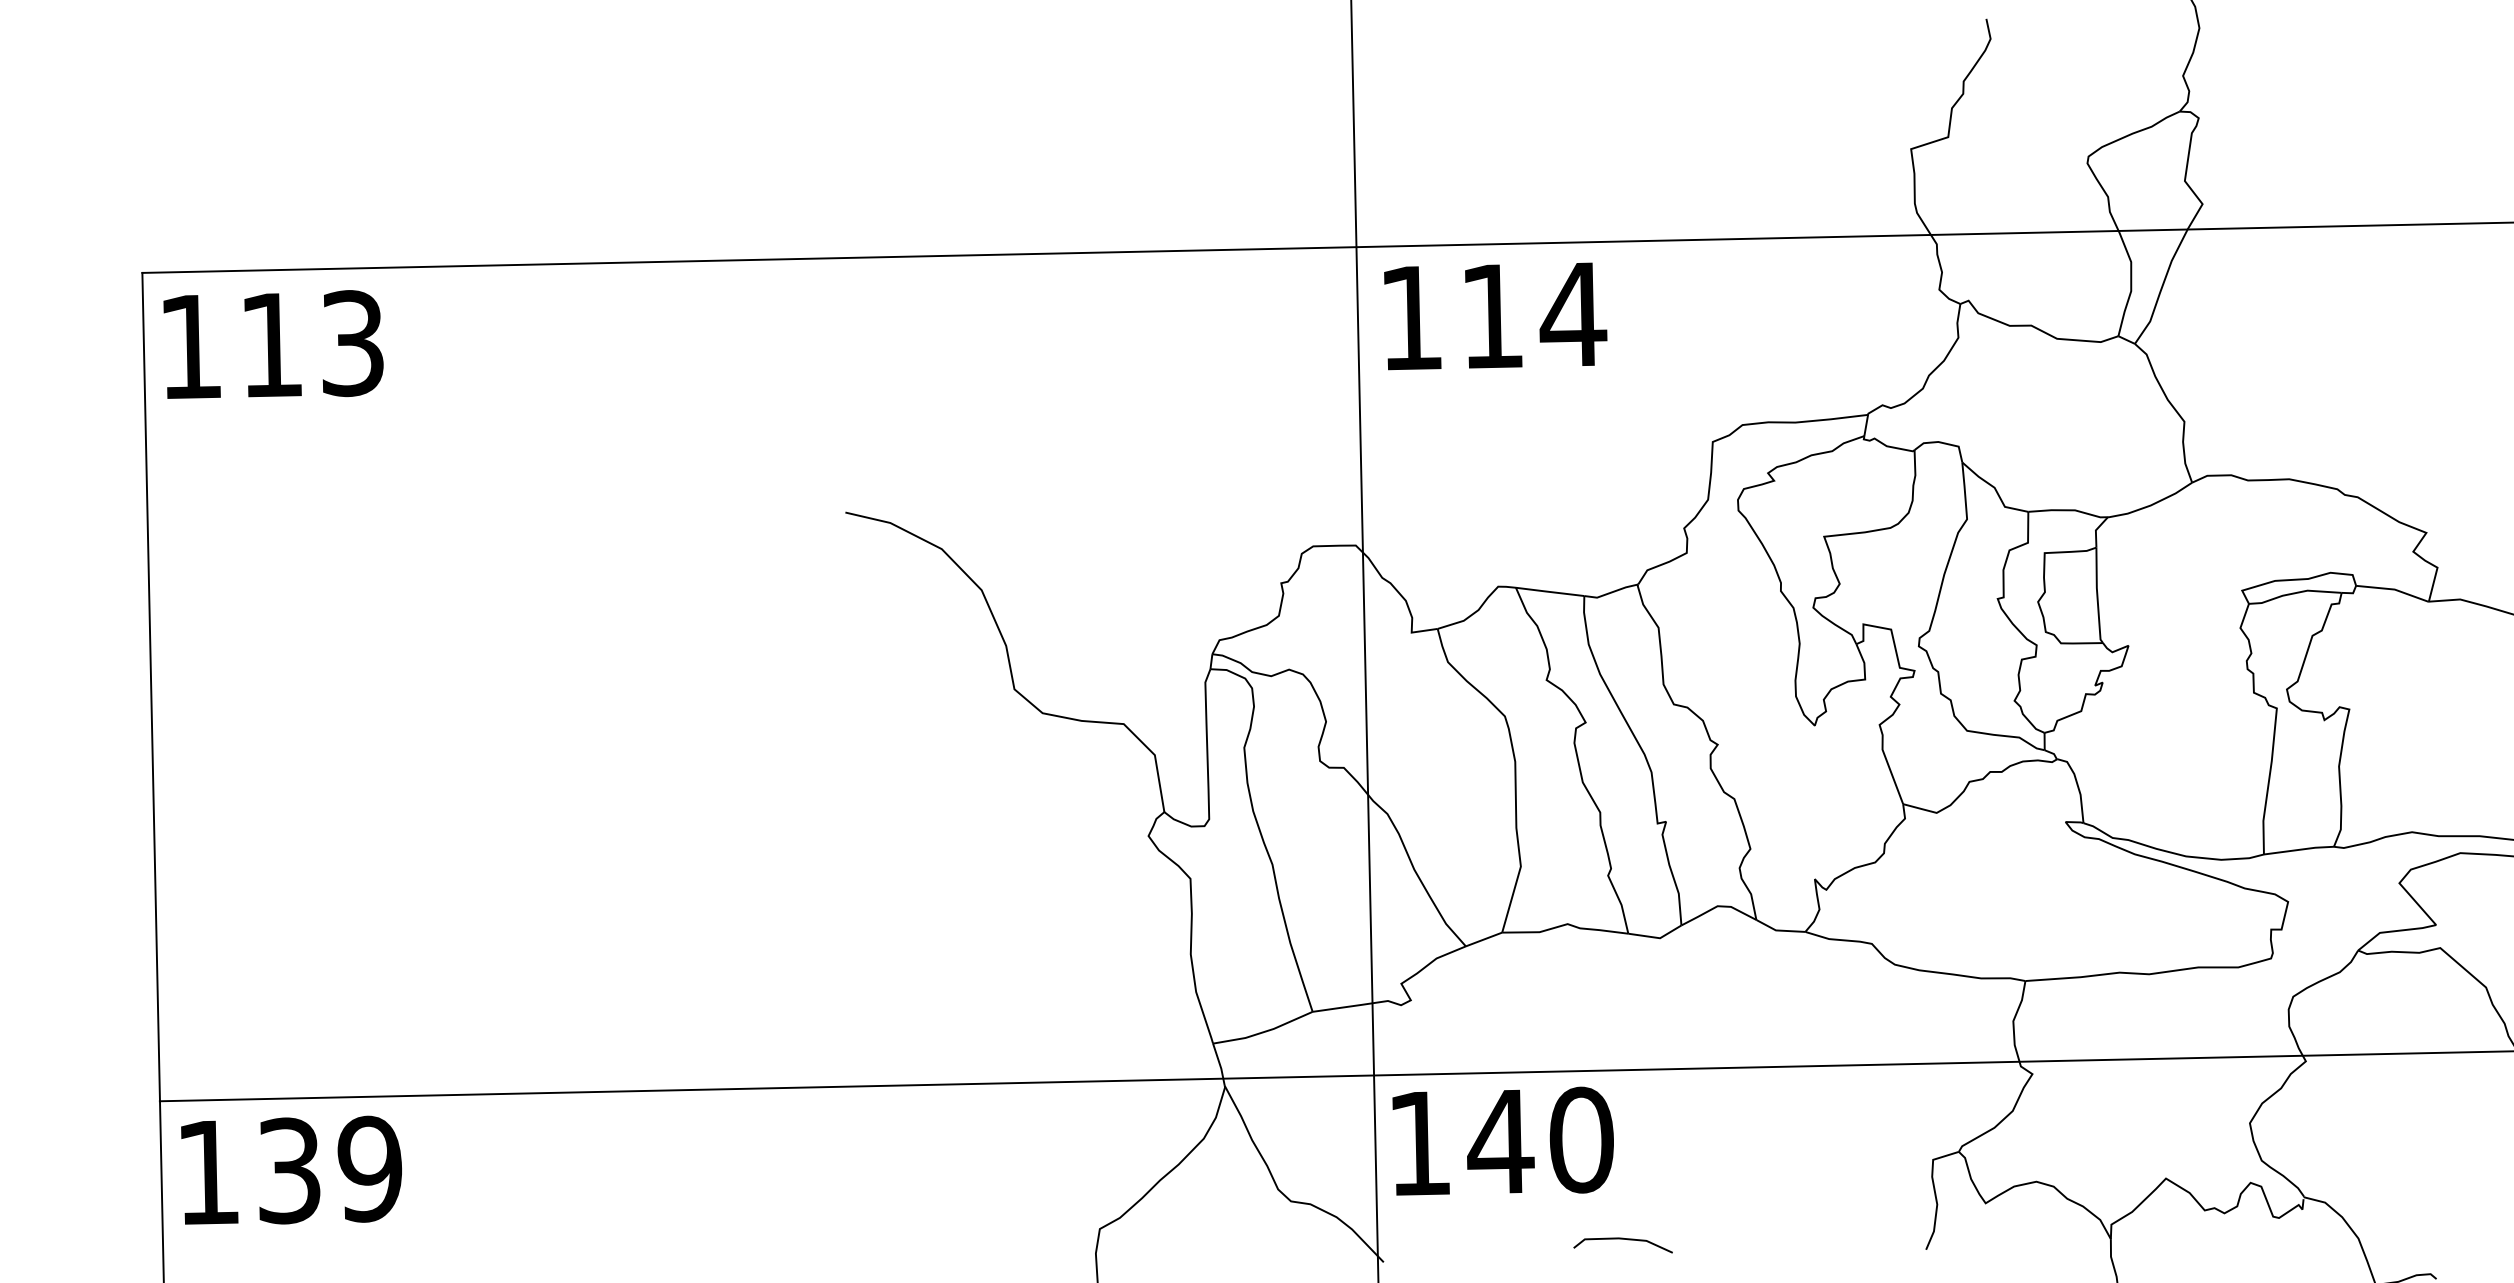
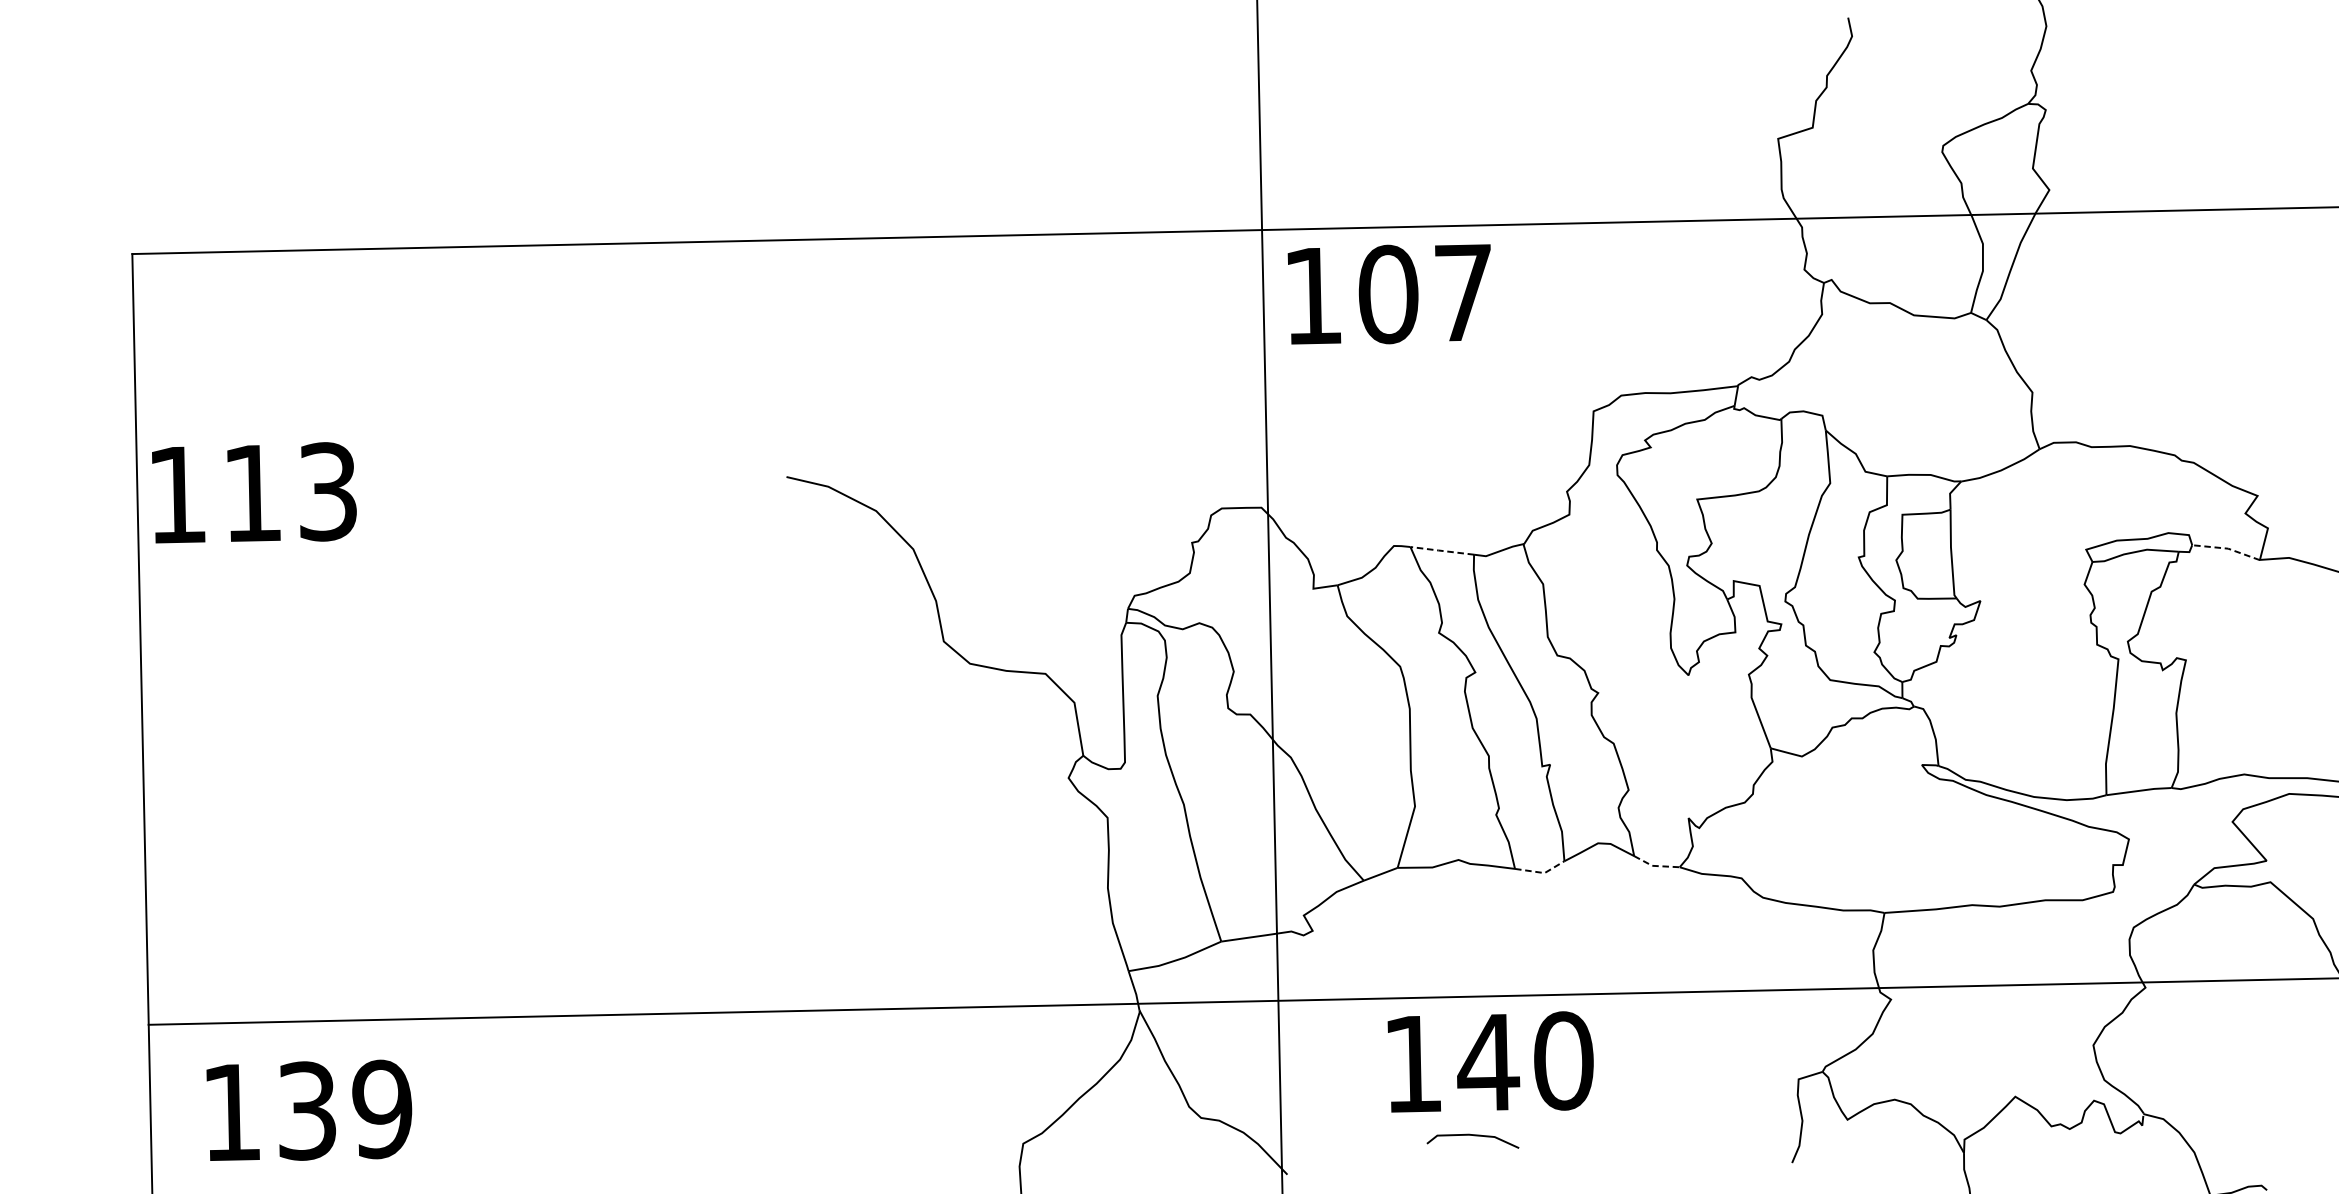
text: (1533, 315) -> (1426, 293), 114 -> 107
text: (273, 344) -> (254, 492), moved
line: (2394, 589) -> (2227, 548), solid -> dashed
line: (1548, 591) -> (1440, 550), solid -> dashed
line: (1778, 930) -> (1654, 865), solid -> dashed
line: (1657, 937) -> (1542, 872), solid -> dashed
text: (1502, 1140) -> (1490, 1061), moved
text: (291, 1169) -> (309, 1109), moved
line: (1622, 1239) -> (1472, 1135), moved

